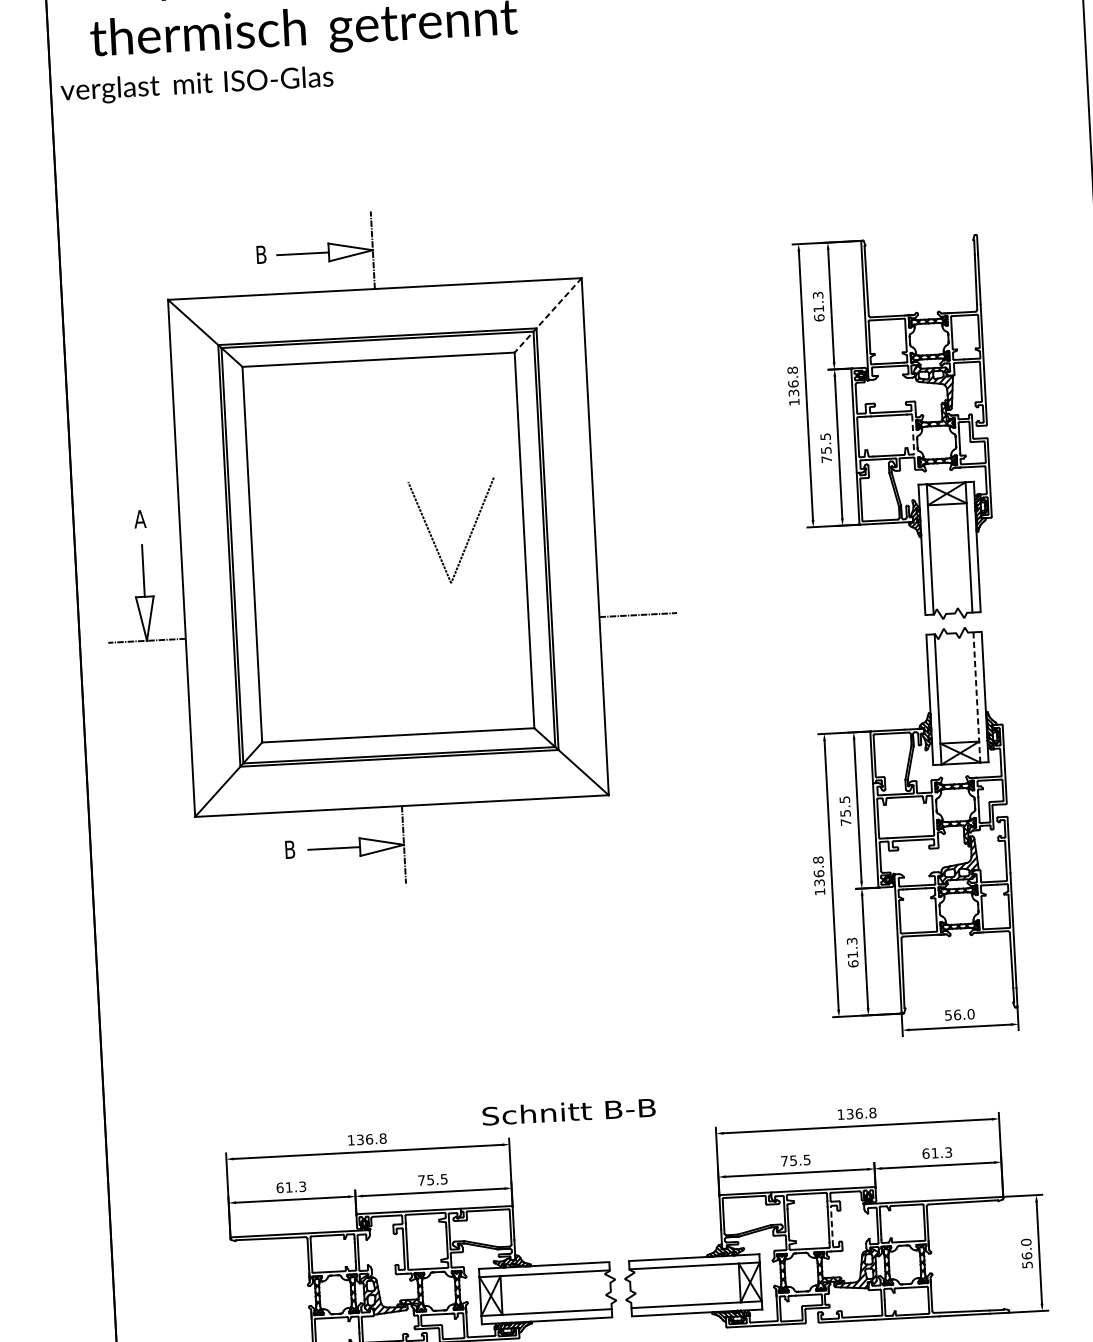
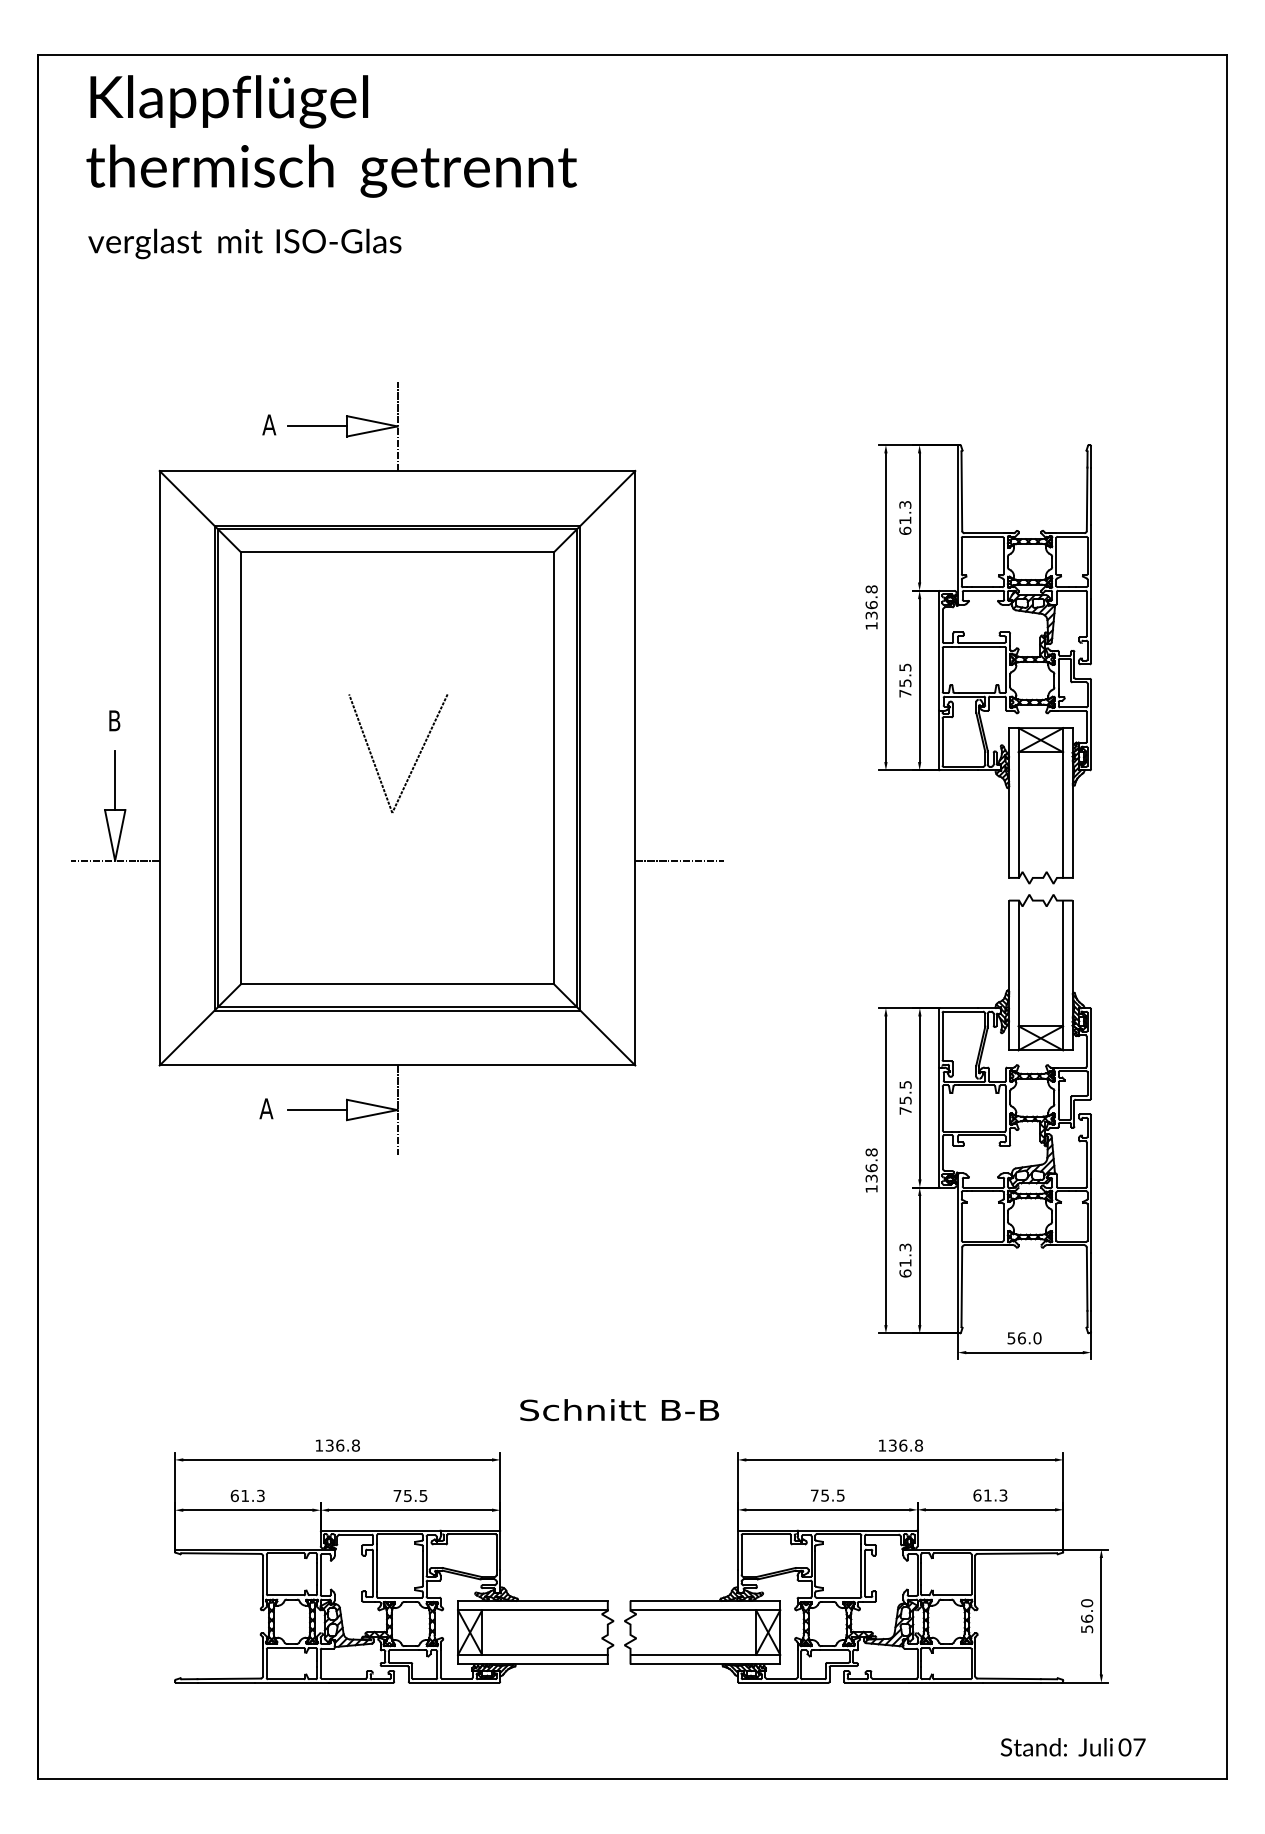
text: (196, 85) -> (244, 243), moved
text: (261, 254) -> (269, 424), B -> A
line: (548, 315) -> (594, 511), dashed -> solid
line: (912, 434) -> (1005, 670), dashed -> solid
text: (140, 518) -> (114, 720), A -> B
part: (468, 536) -> (415, 760), moved
line: (977, 697) -> (1063, 975), dashed -> solid
text: (289, 849) -> (266, 1108), B -> A
text: (568, 1112) -> (619, 1410), moved
line: (832, 1226) -> (865, 1573), dashed -> solid

